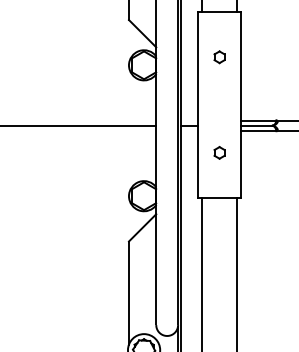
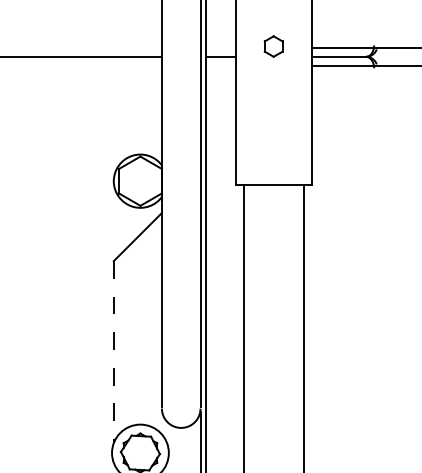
part: (219, 152) -> (273, 45), moved
line: (128, 293) -> (112, 352), solid -> dashed

